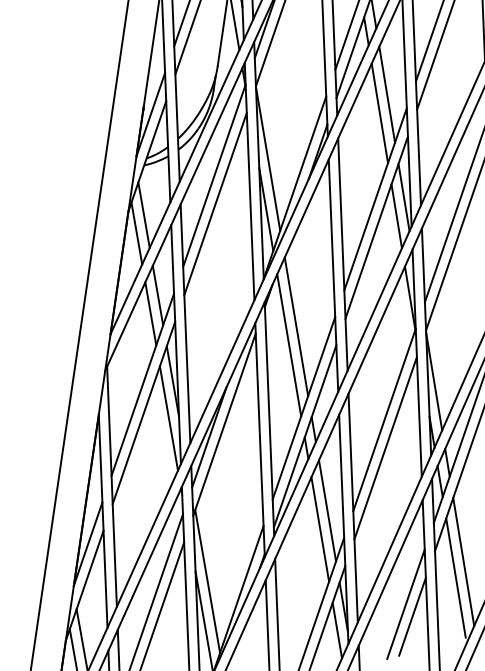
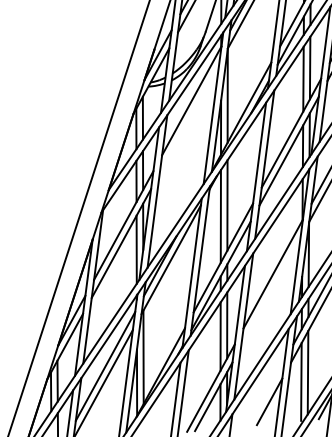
line: (215, 203) -> (189, 118), removed
line: (384, 447) -> (270, 291), removed
line: (405, 603) -> (266, 392), removed

